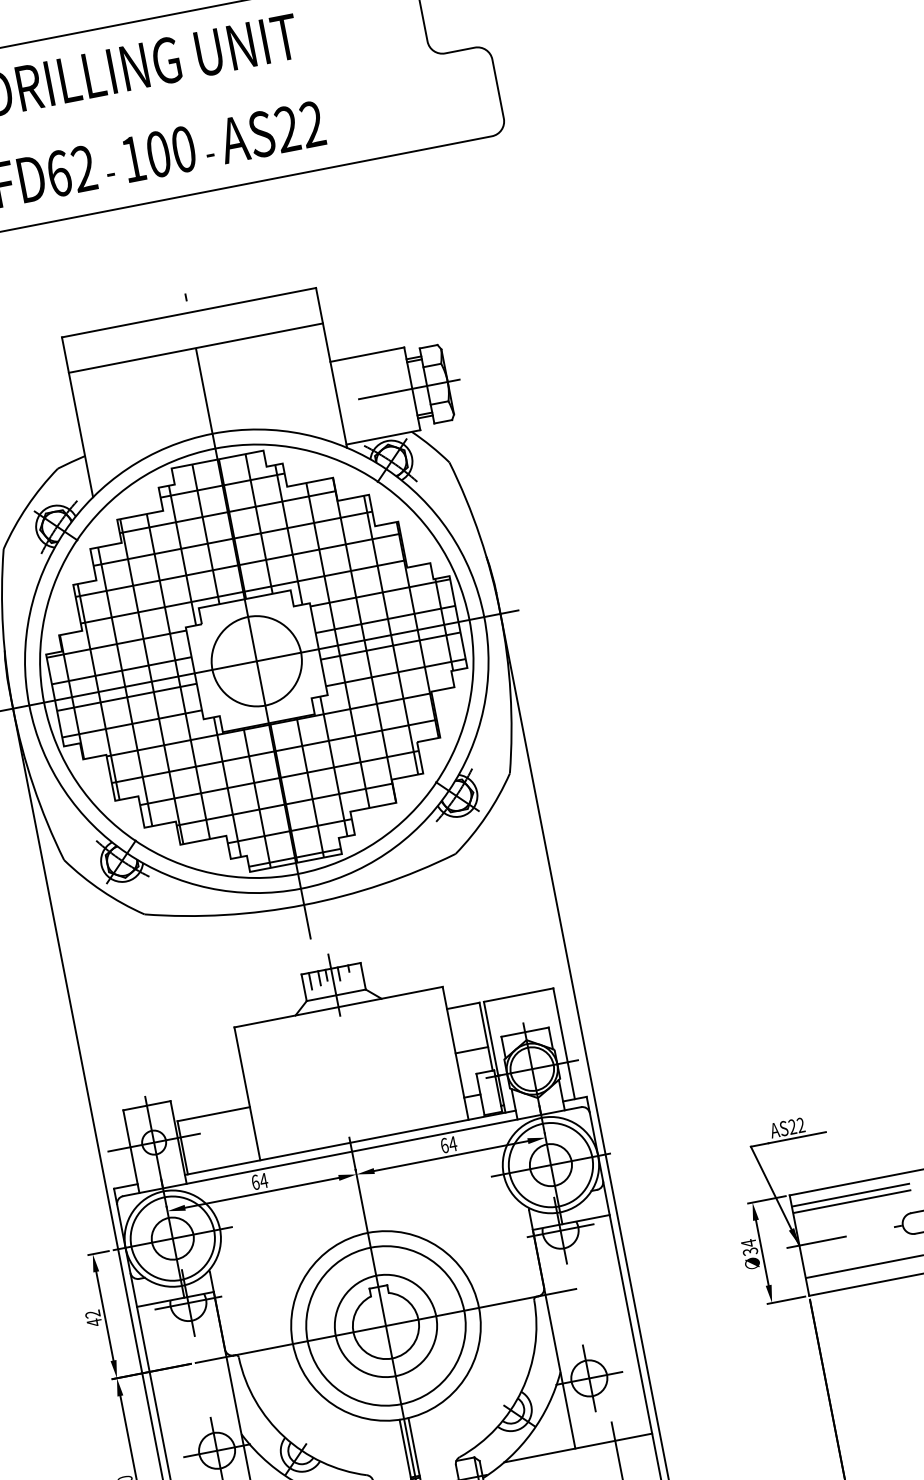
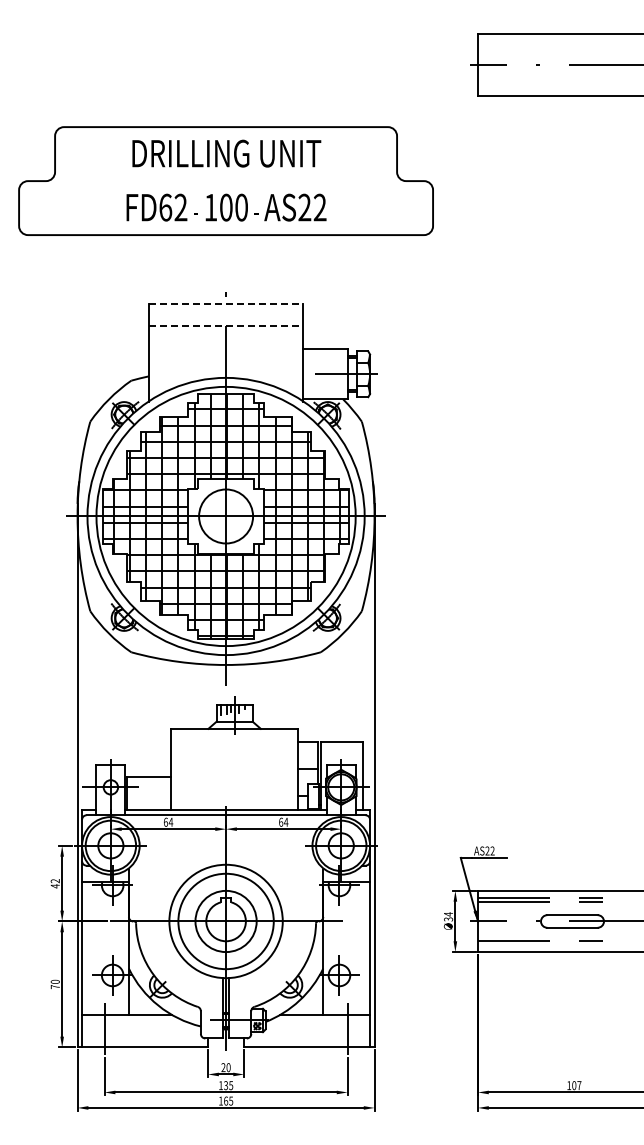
line: (189, 313) -> (226, 304), solid -> dashed
line: (196, 347) -> (226, 325), solid -> dashed

